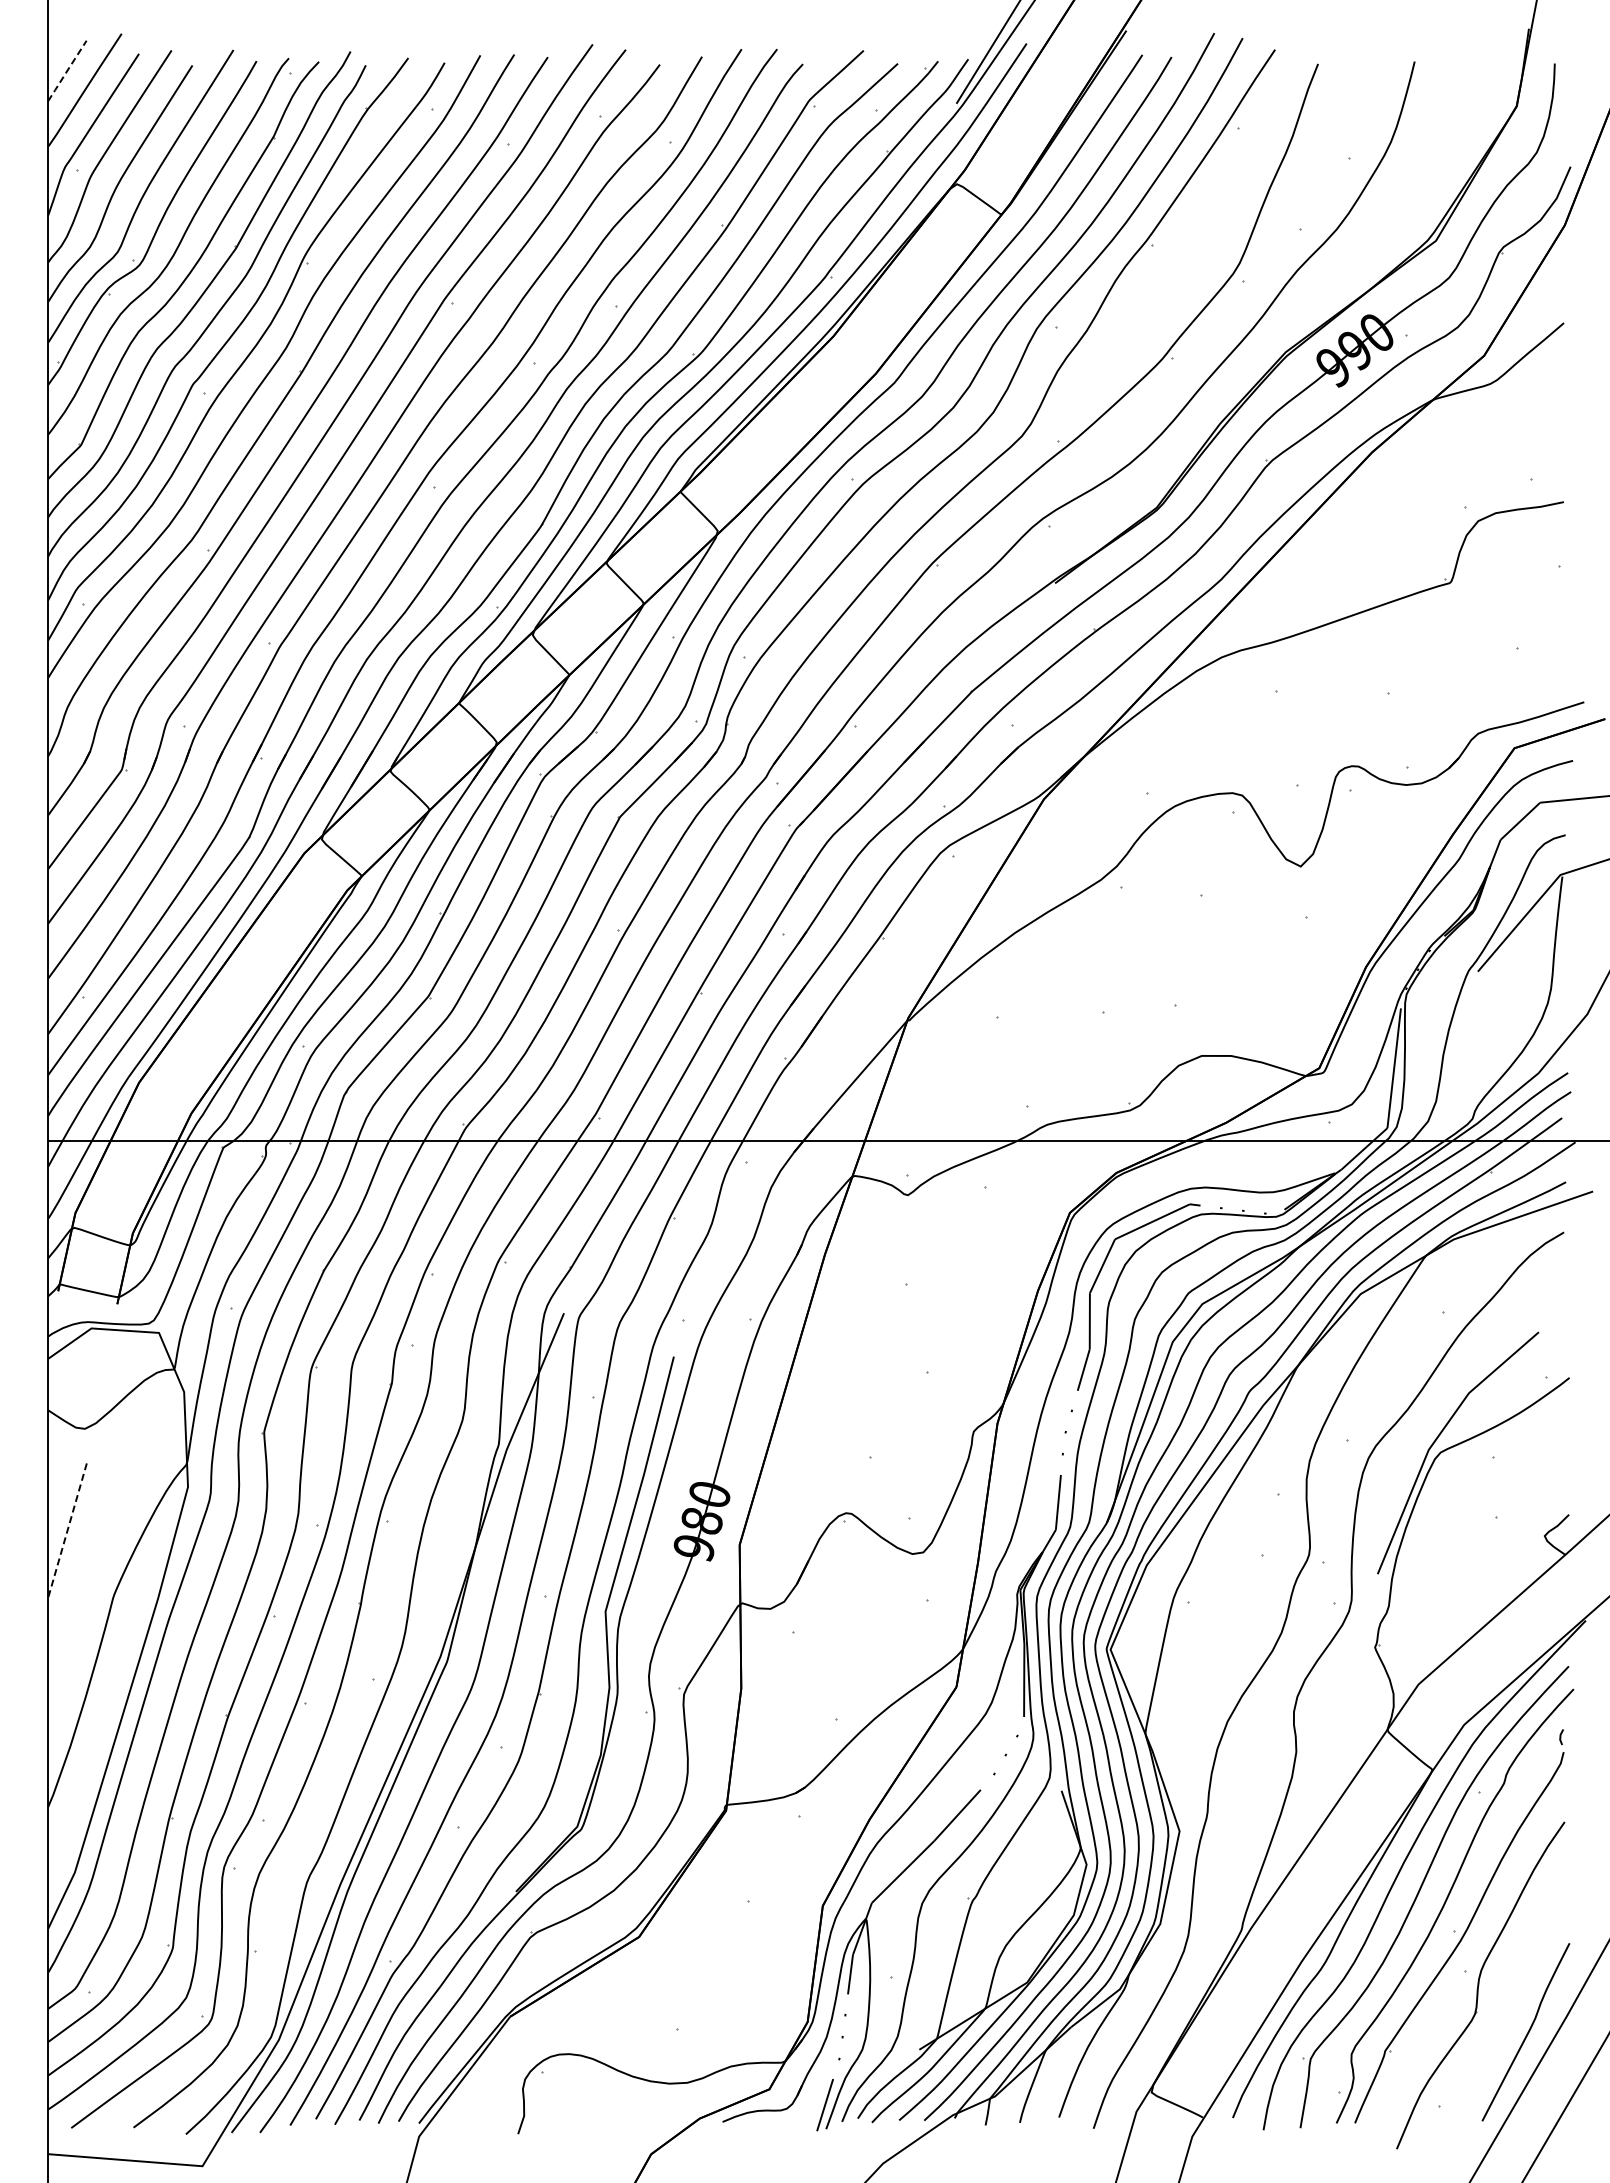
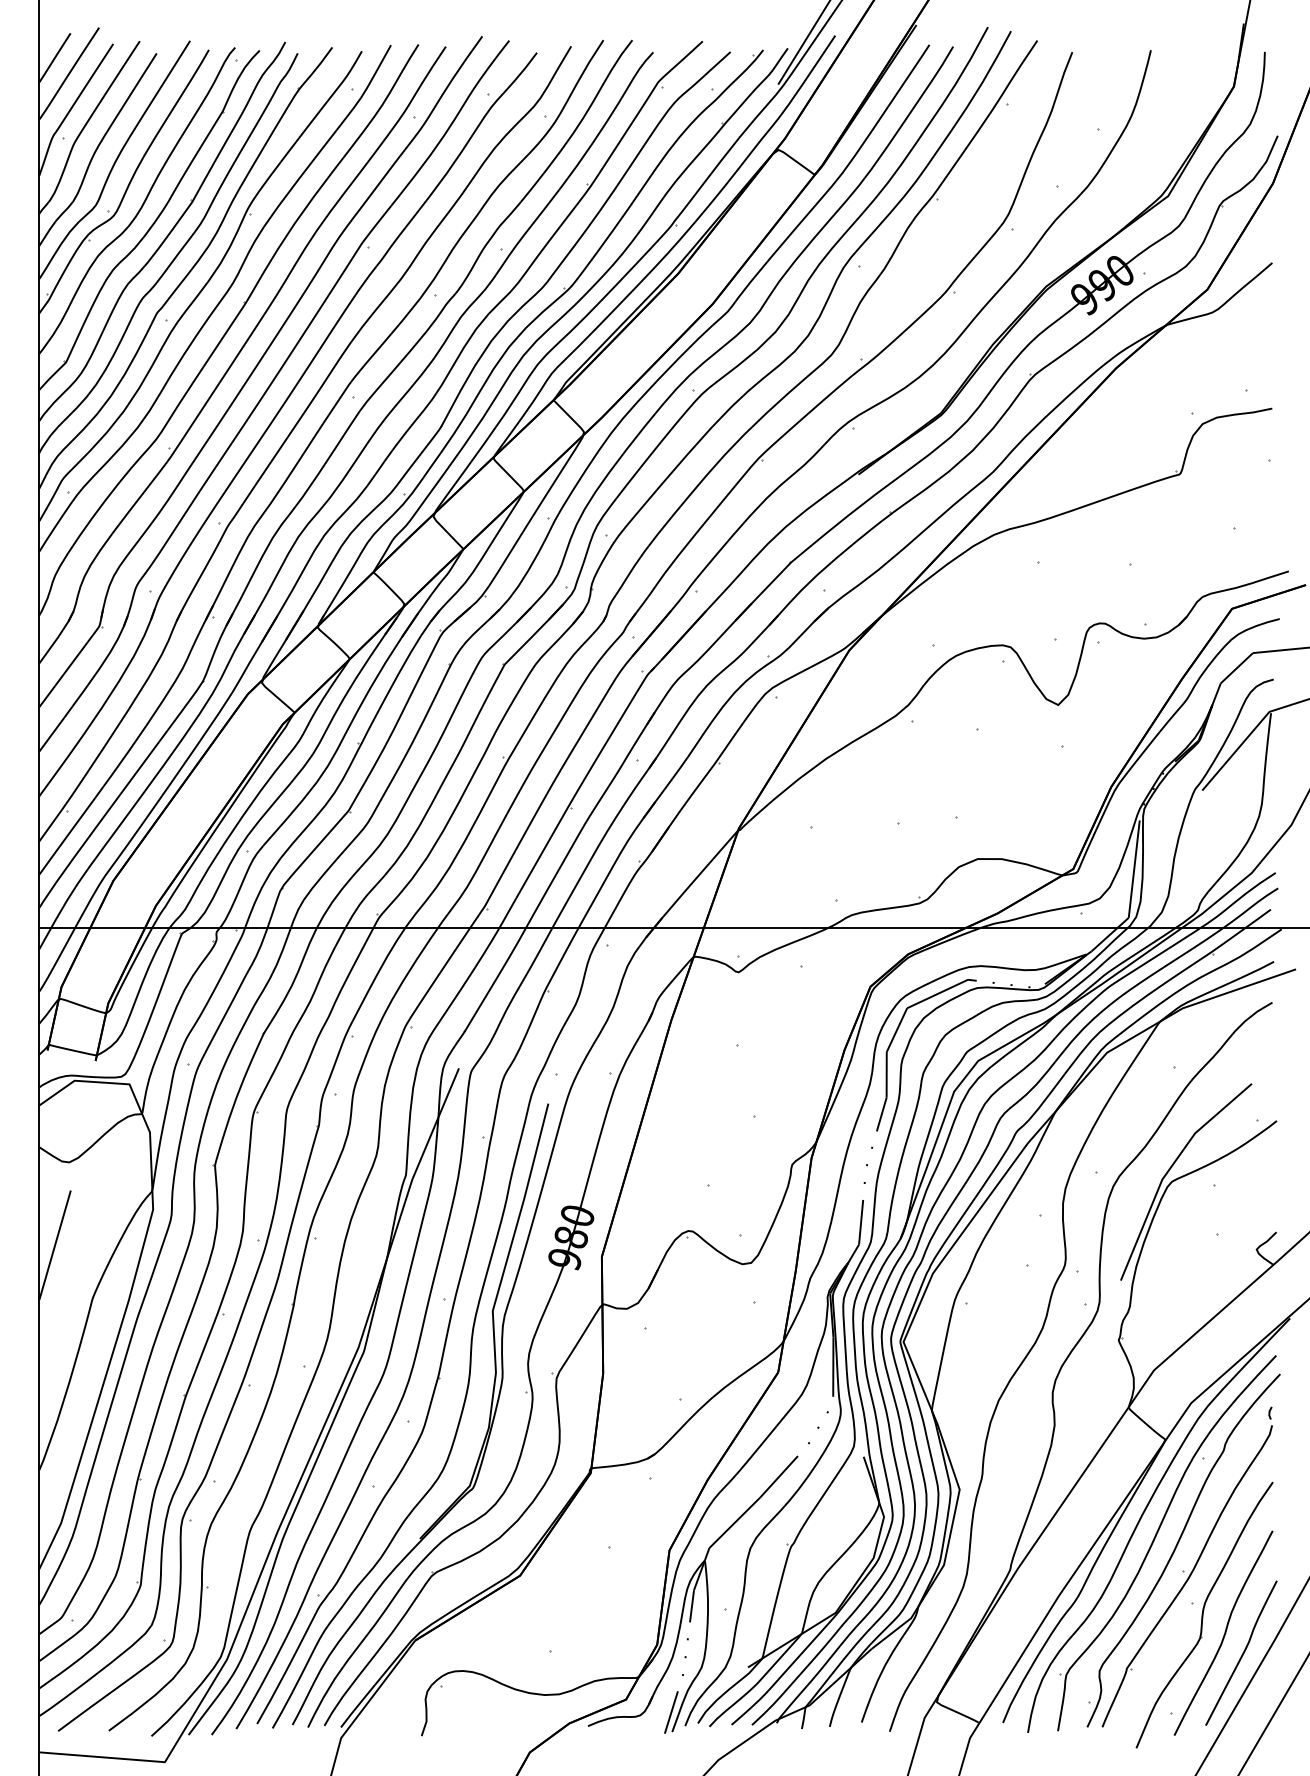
line: (67, 70) -> (55, 57), dashed -> solid
line: (67, 1531) -> (55, 1245), dashed -> solid
curve: (1505, 2007) -> (1224, 1633), added

